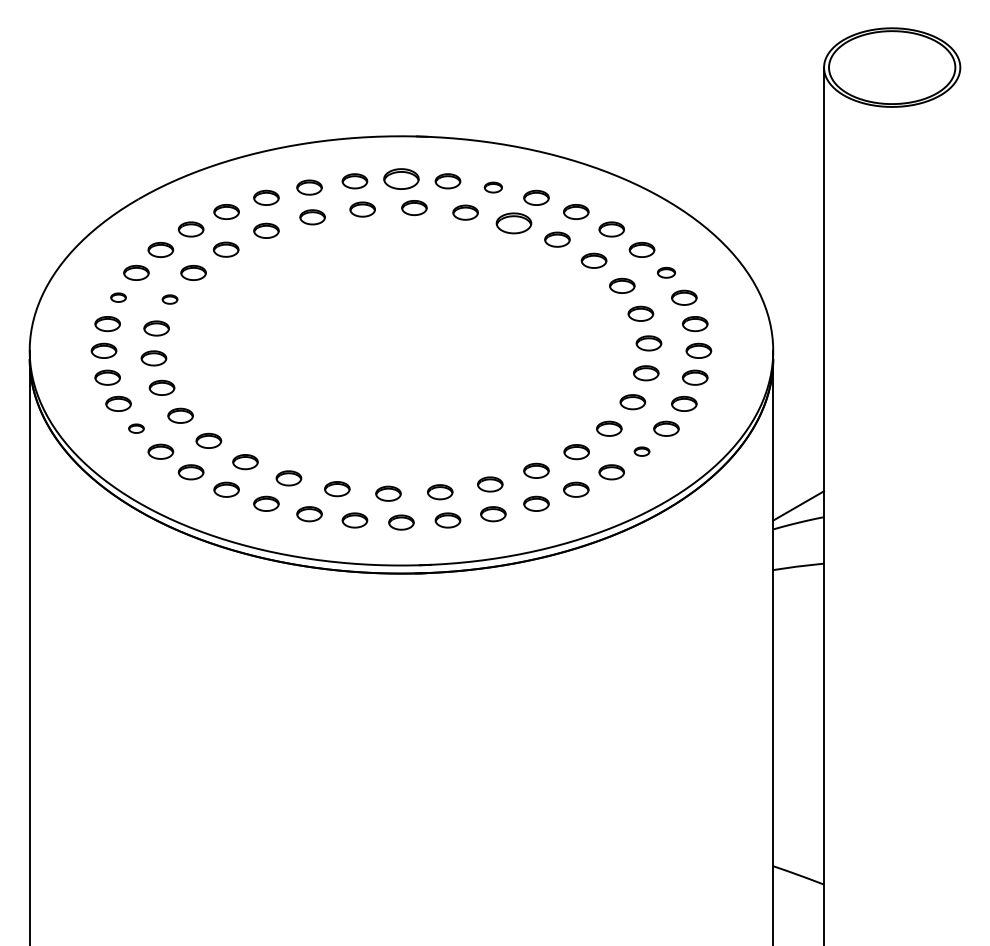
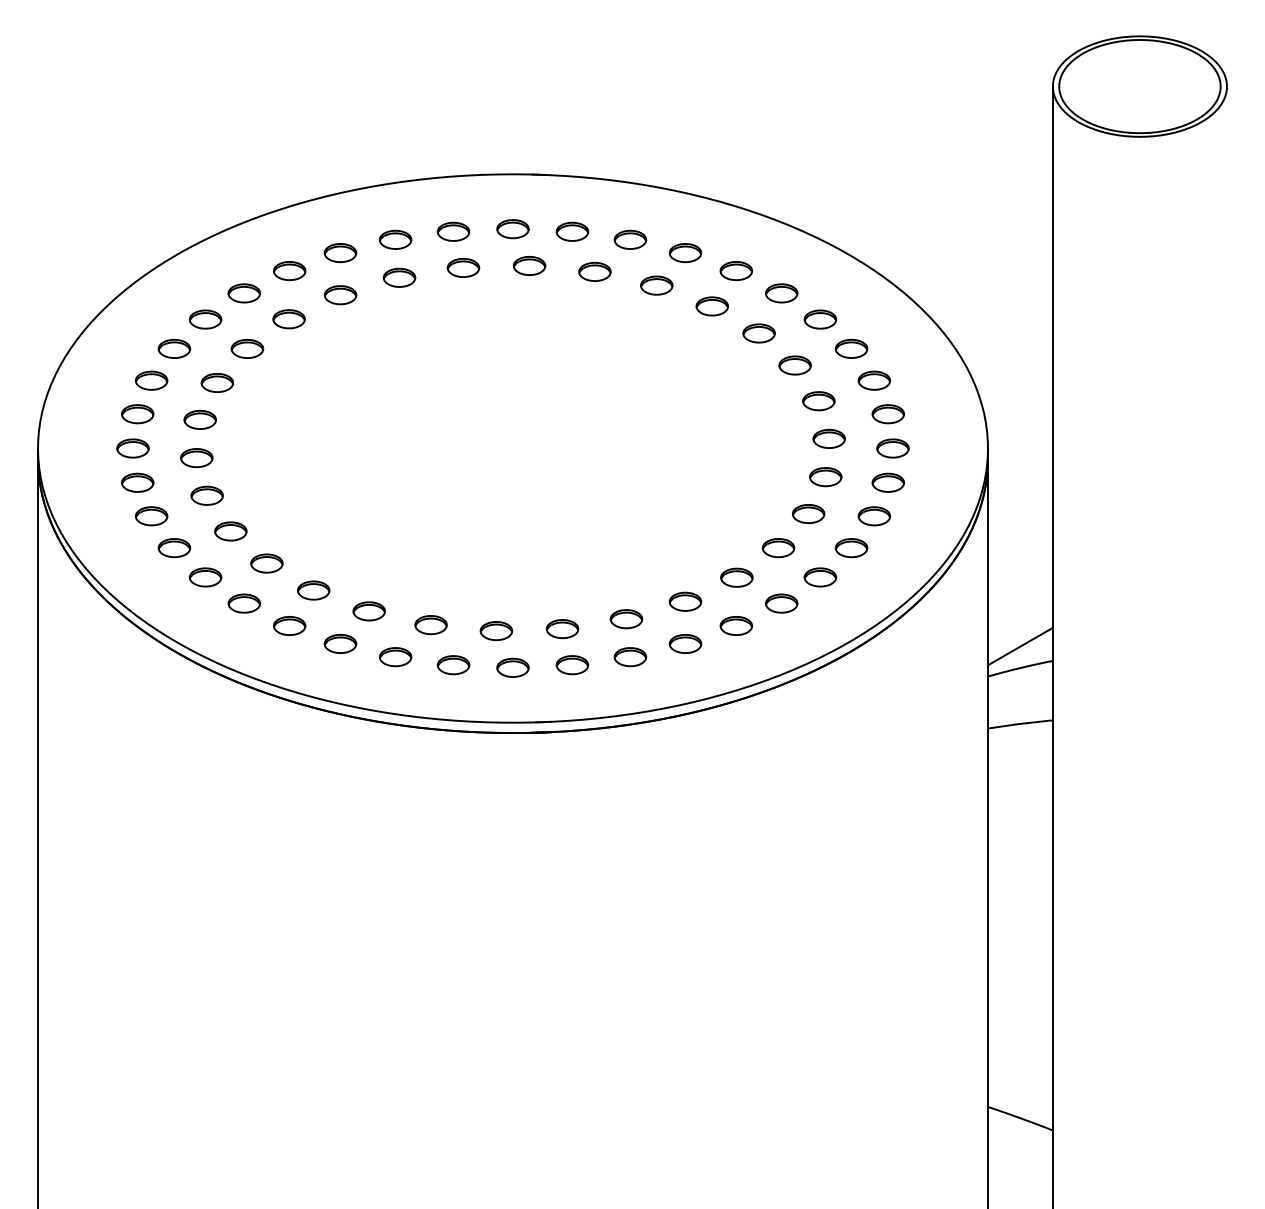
part: (401, 179) -> (513, 229), size x0.71
part: (493, 187) -> (630, 239), size x1.43
part: (513, 223) -> (656, 285), size x0.71
part: (666, 272) -> (851, 348), size x1.43
part: (118, 297) -> (151, 380), size x1.67
part: (169, 299) -> (216, 382), size x1.67
part: (136, 428) -> (174, 547), size x1.67
part: (641, 451) -> (819, 577), size x1.67

